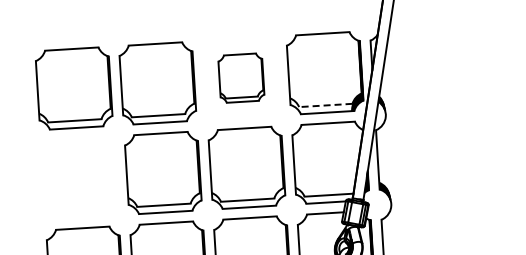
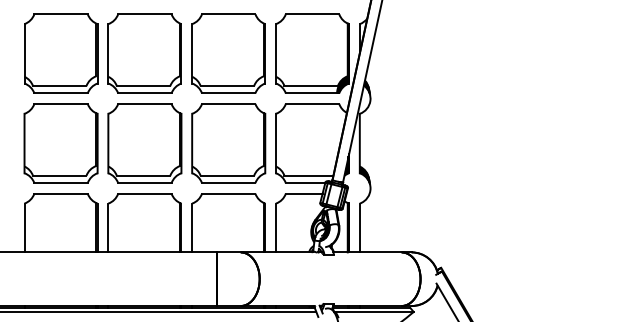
part: (241, 77) -> (228, 53), size x1.67
line: (326, 105) -> (311, 86), dashed -> solid
part: (79, 178) -> (60, 143), added

